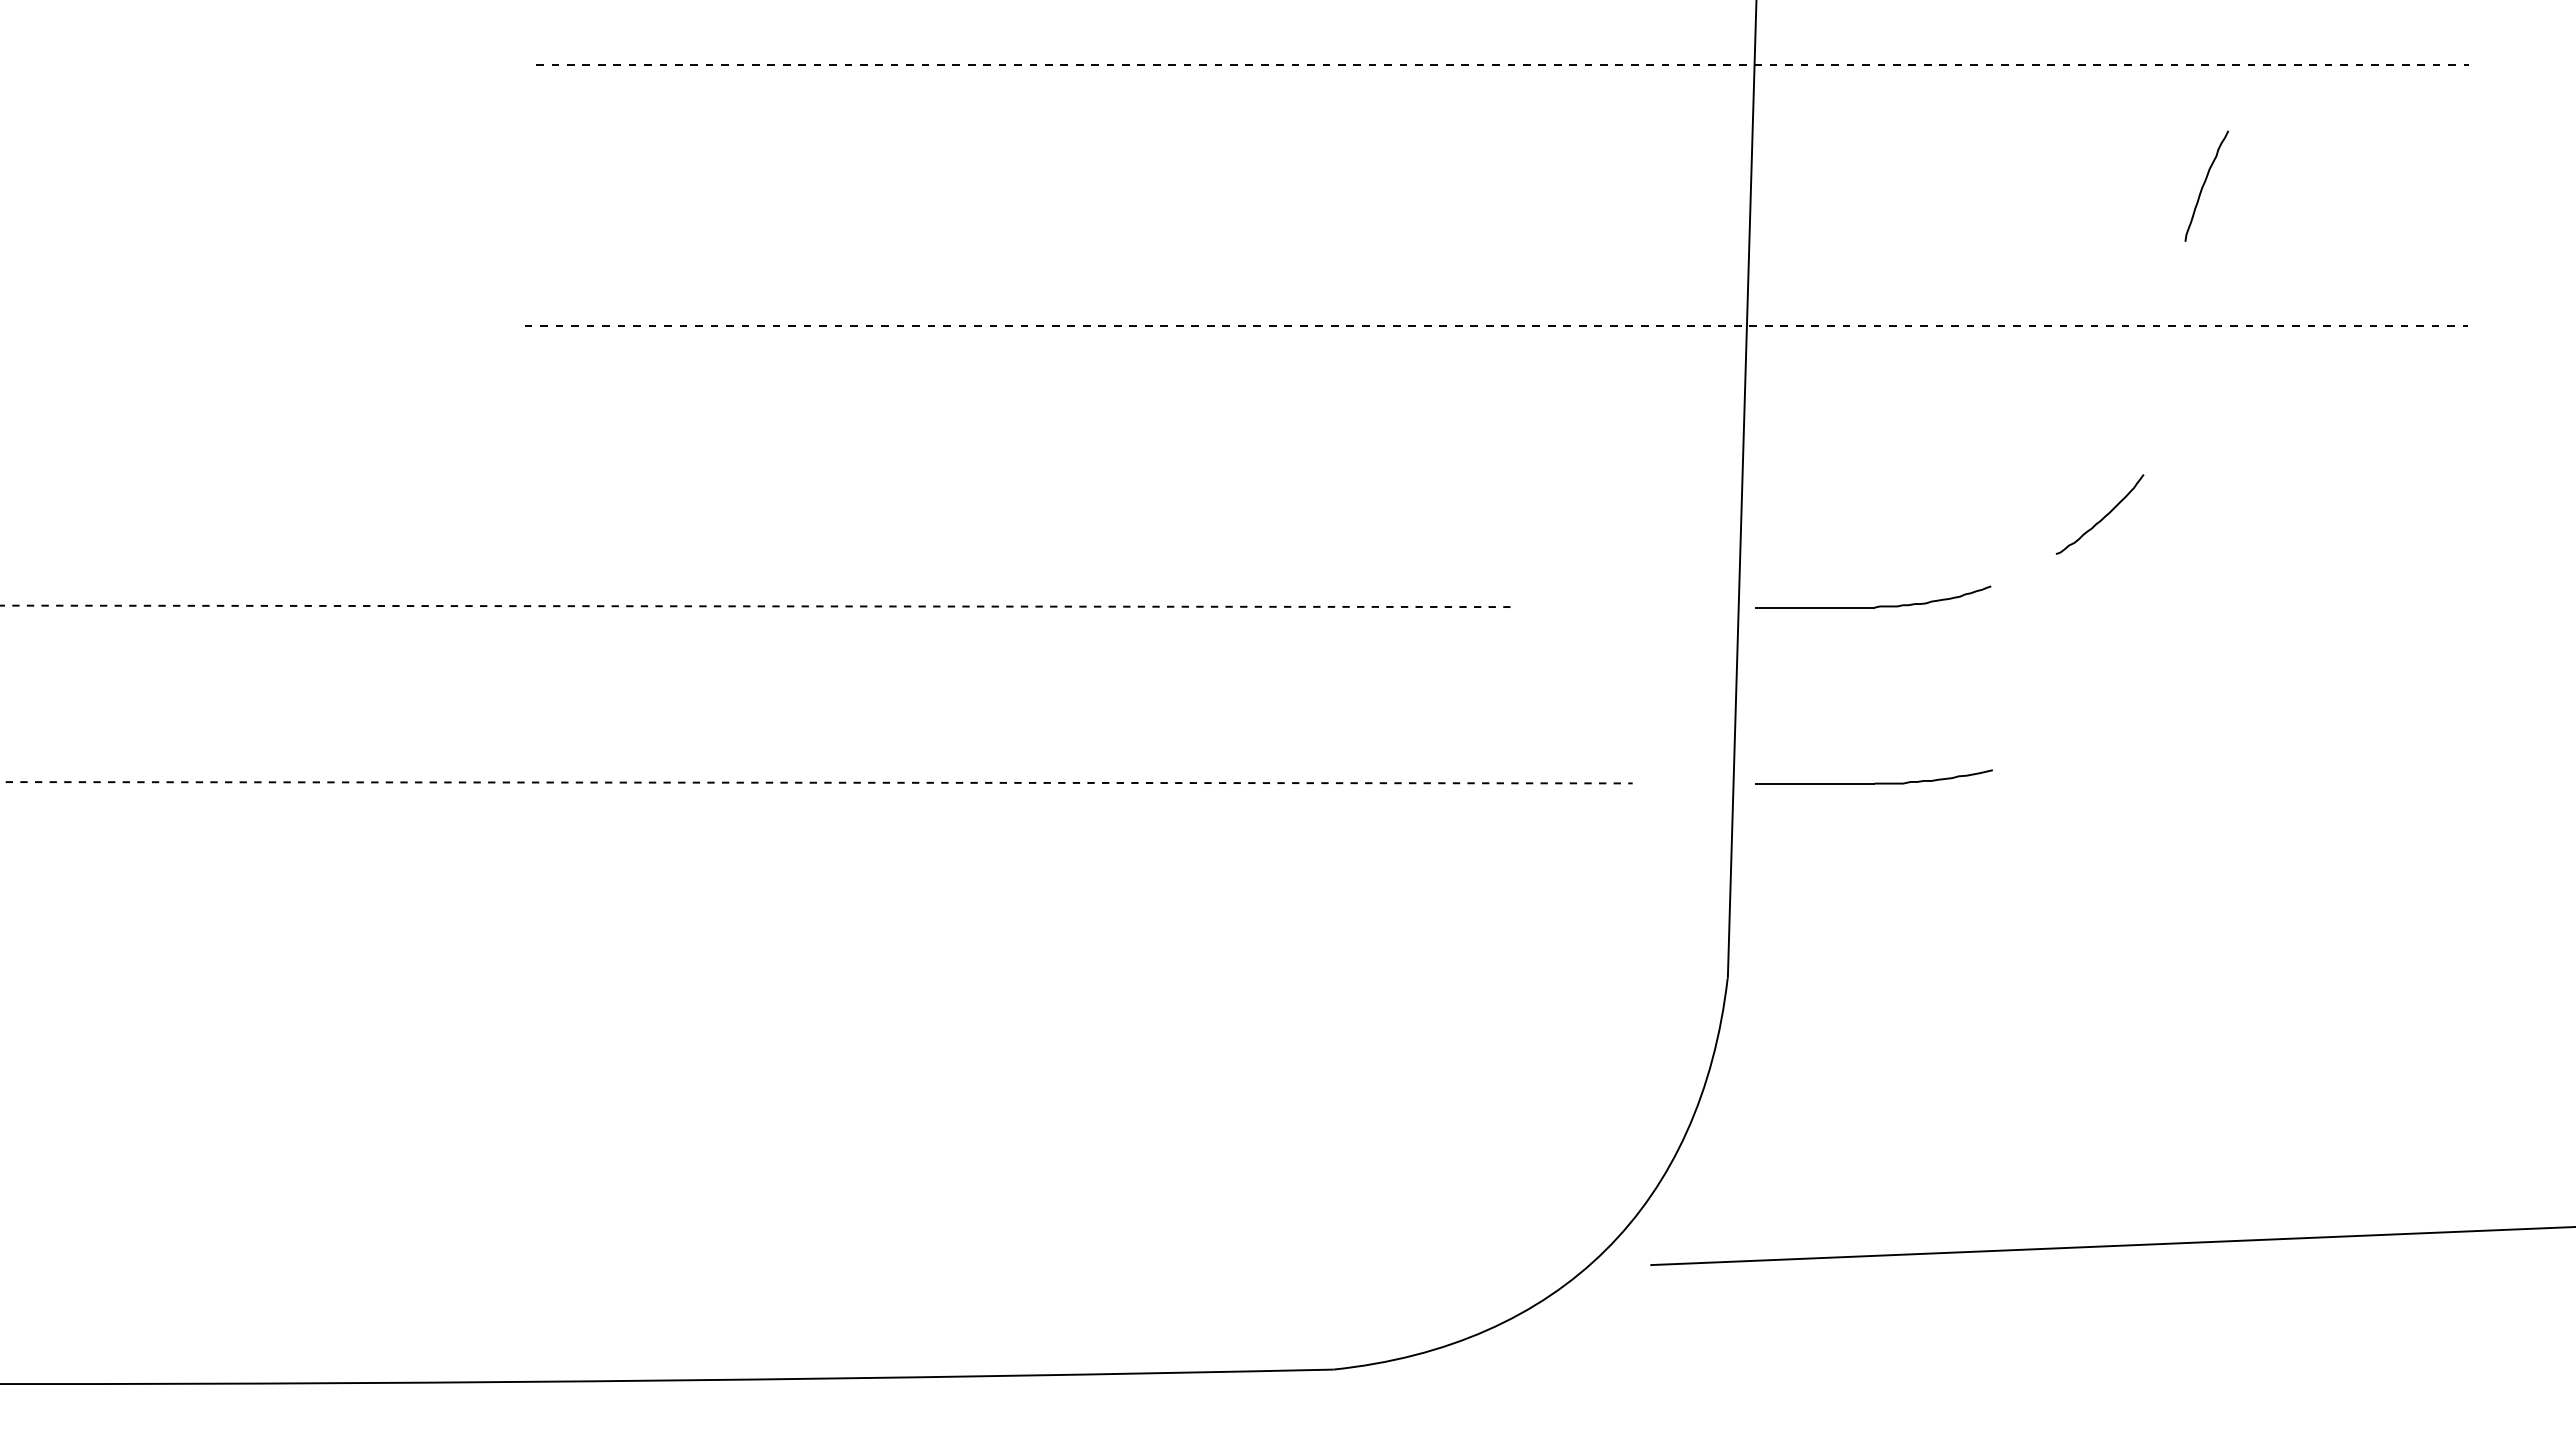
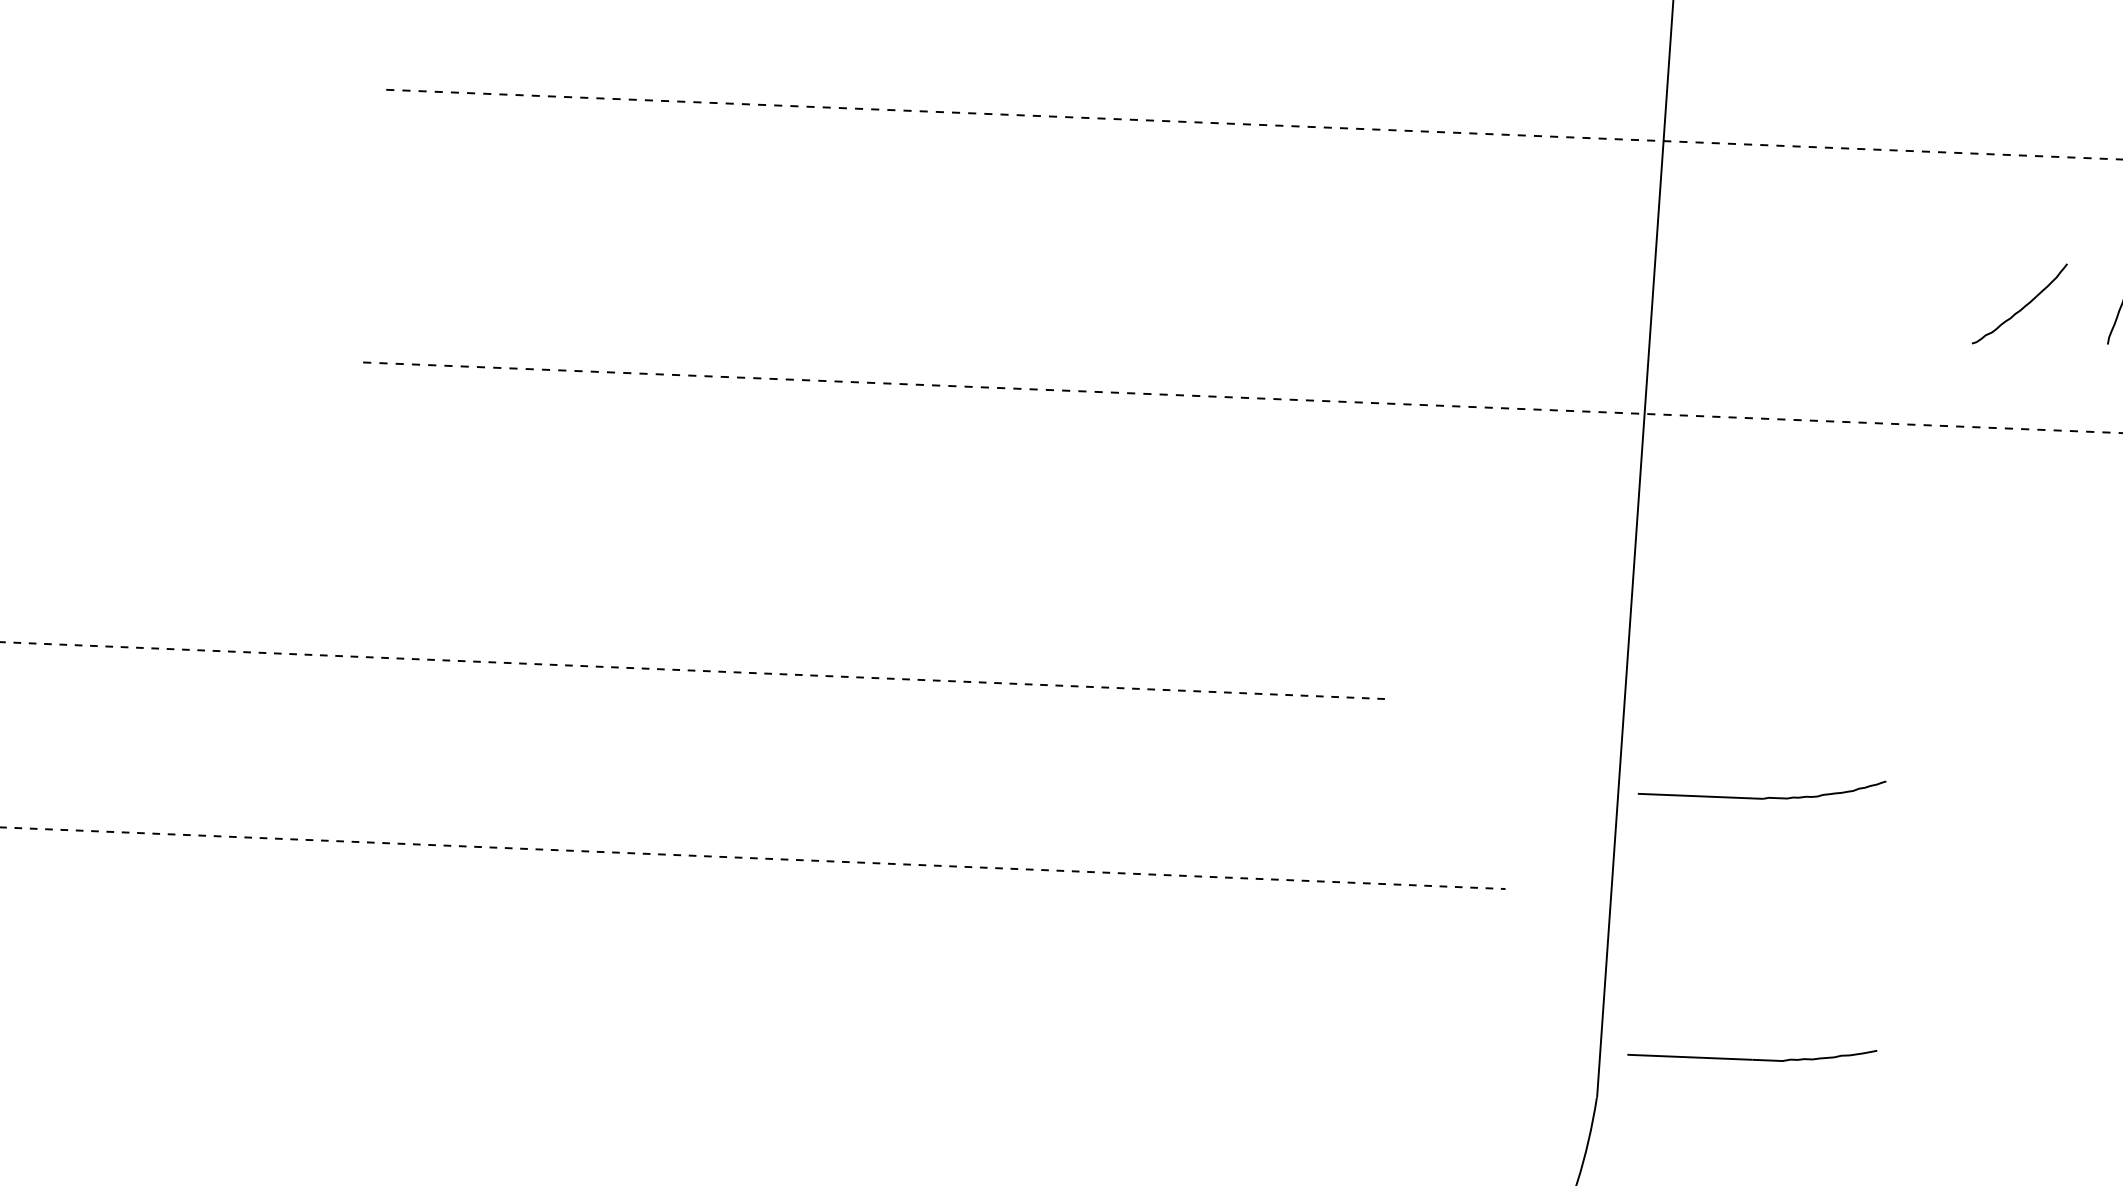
curve: (2102, 517) -> (2022, 307), moved
part: (1874, 606) -> (1763, 797), moved
part: (1874, 782) -> (1752, 1058), moved

